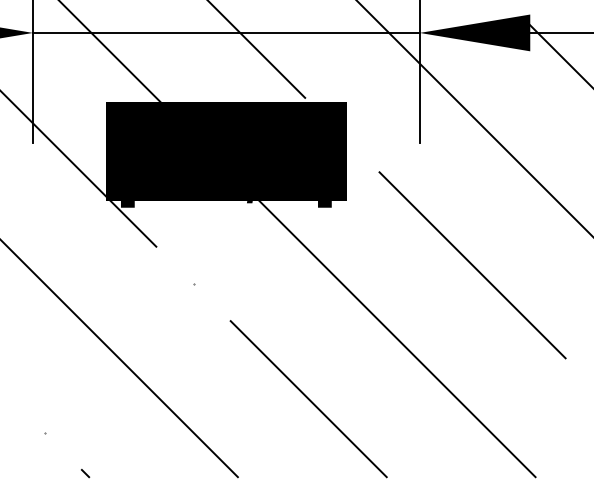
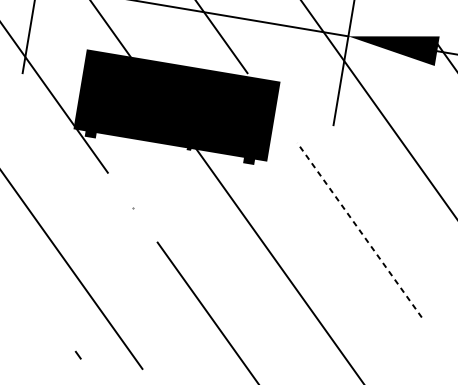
line: (472, 265) -> (359, 230), solid -> dashed
line: (85, 473) -> (78, 355), moved

